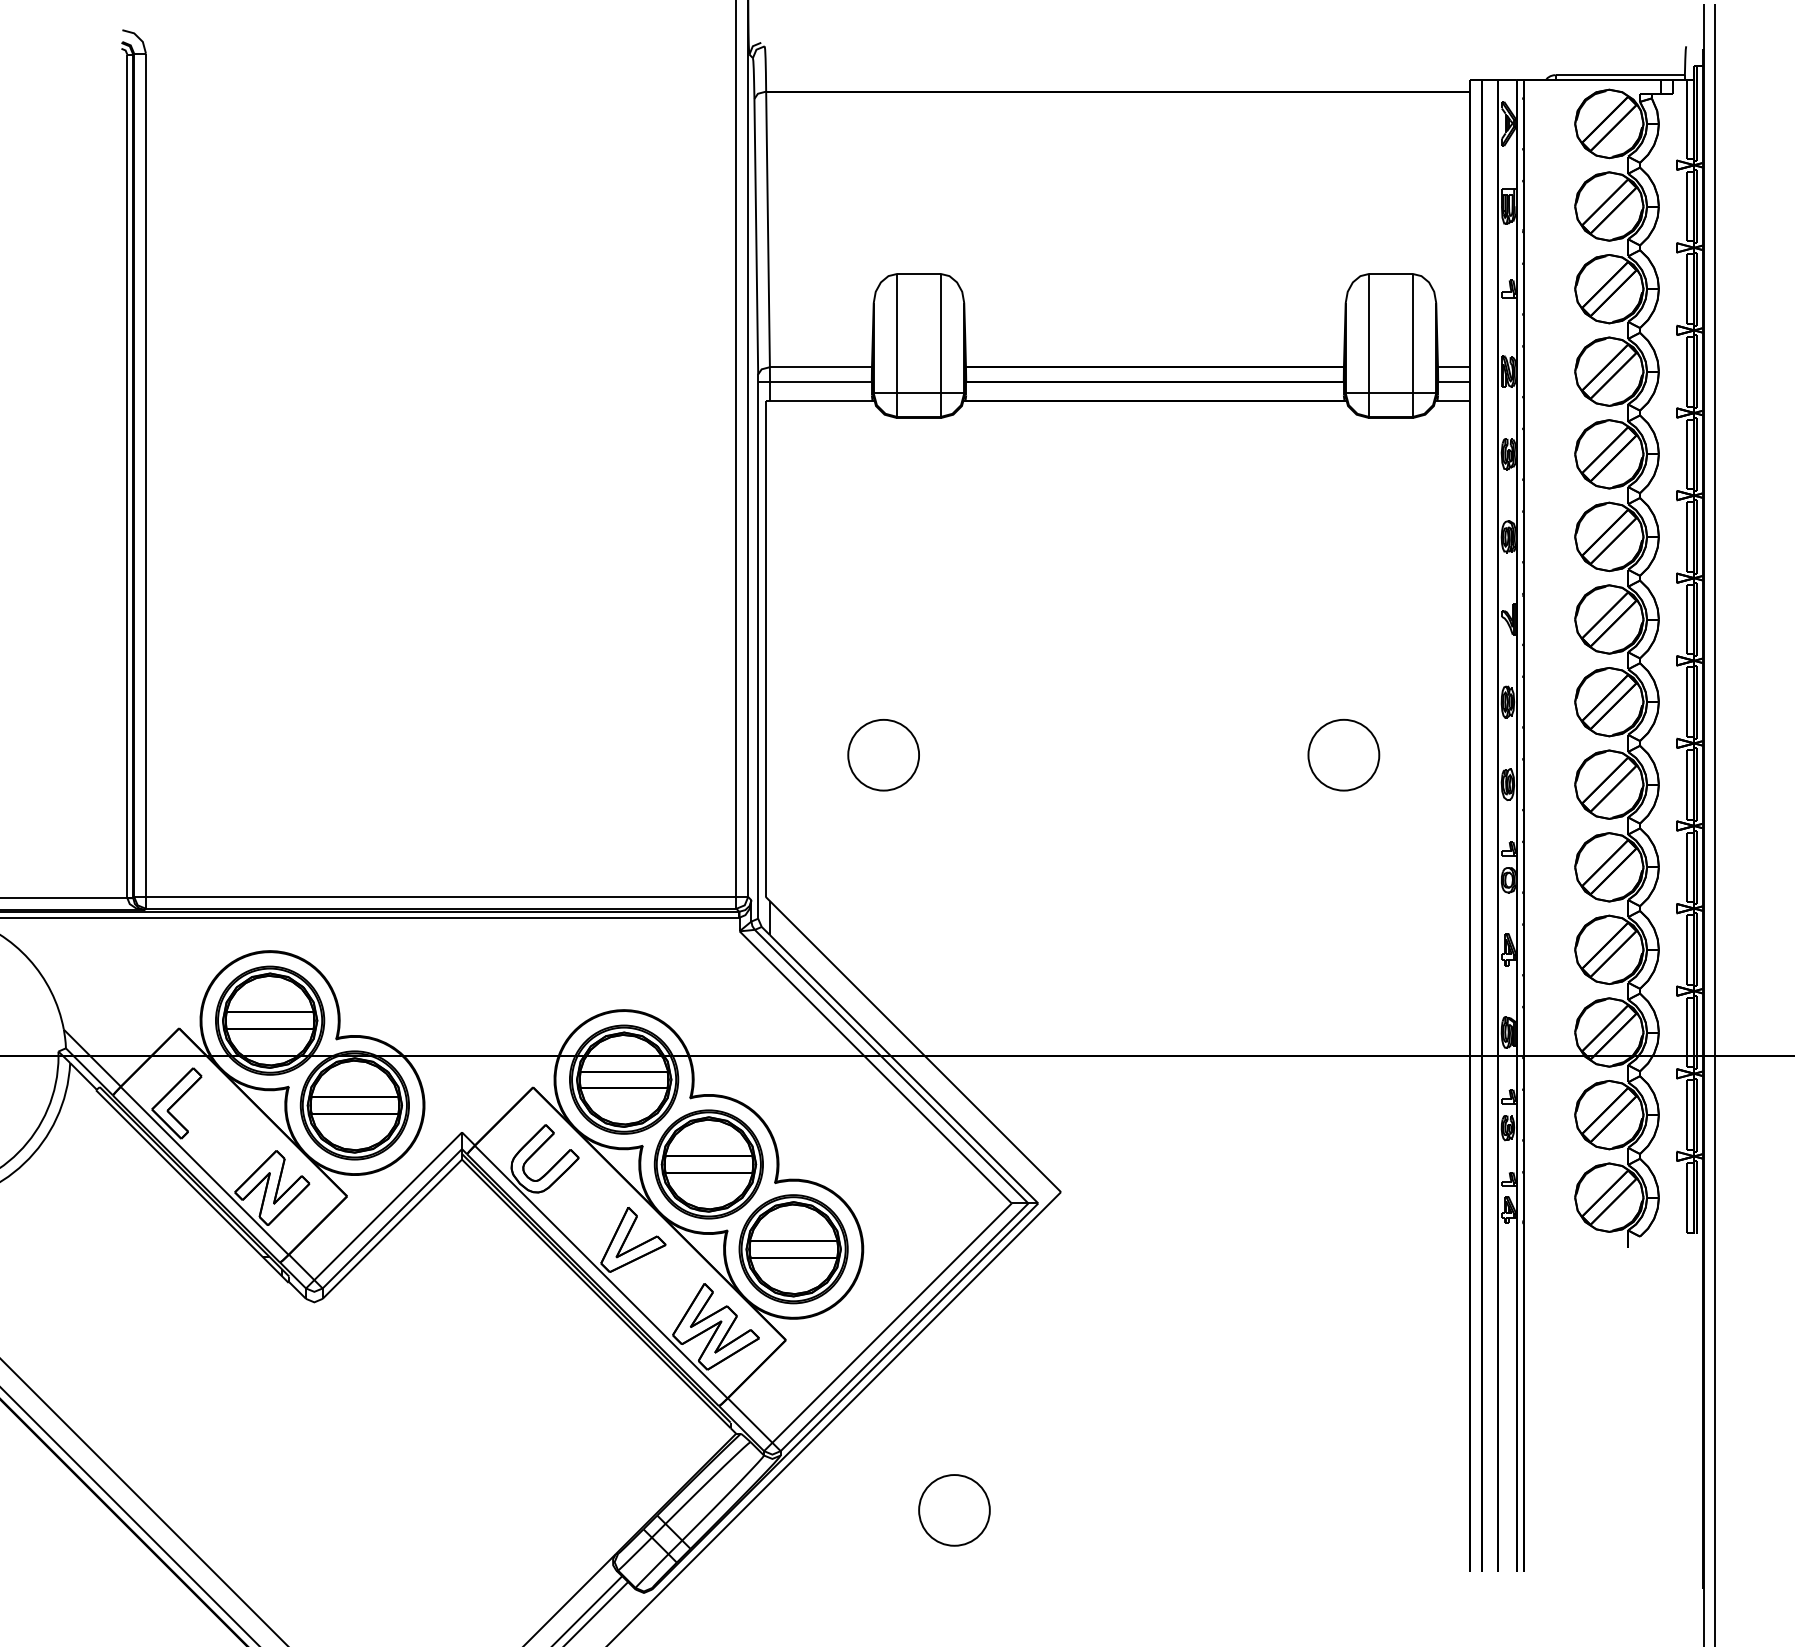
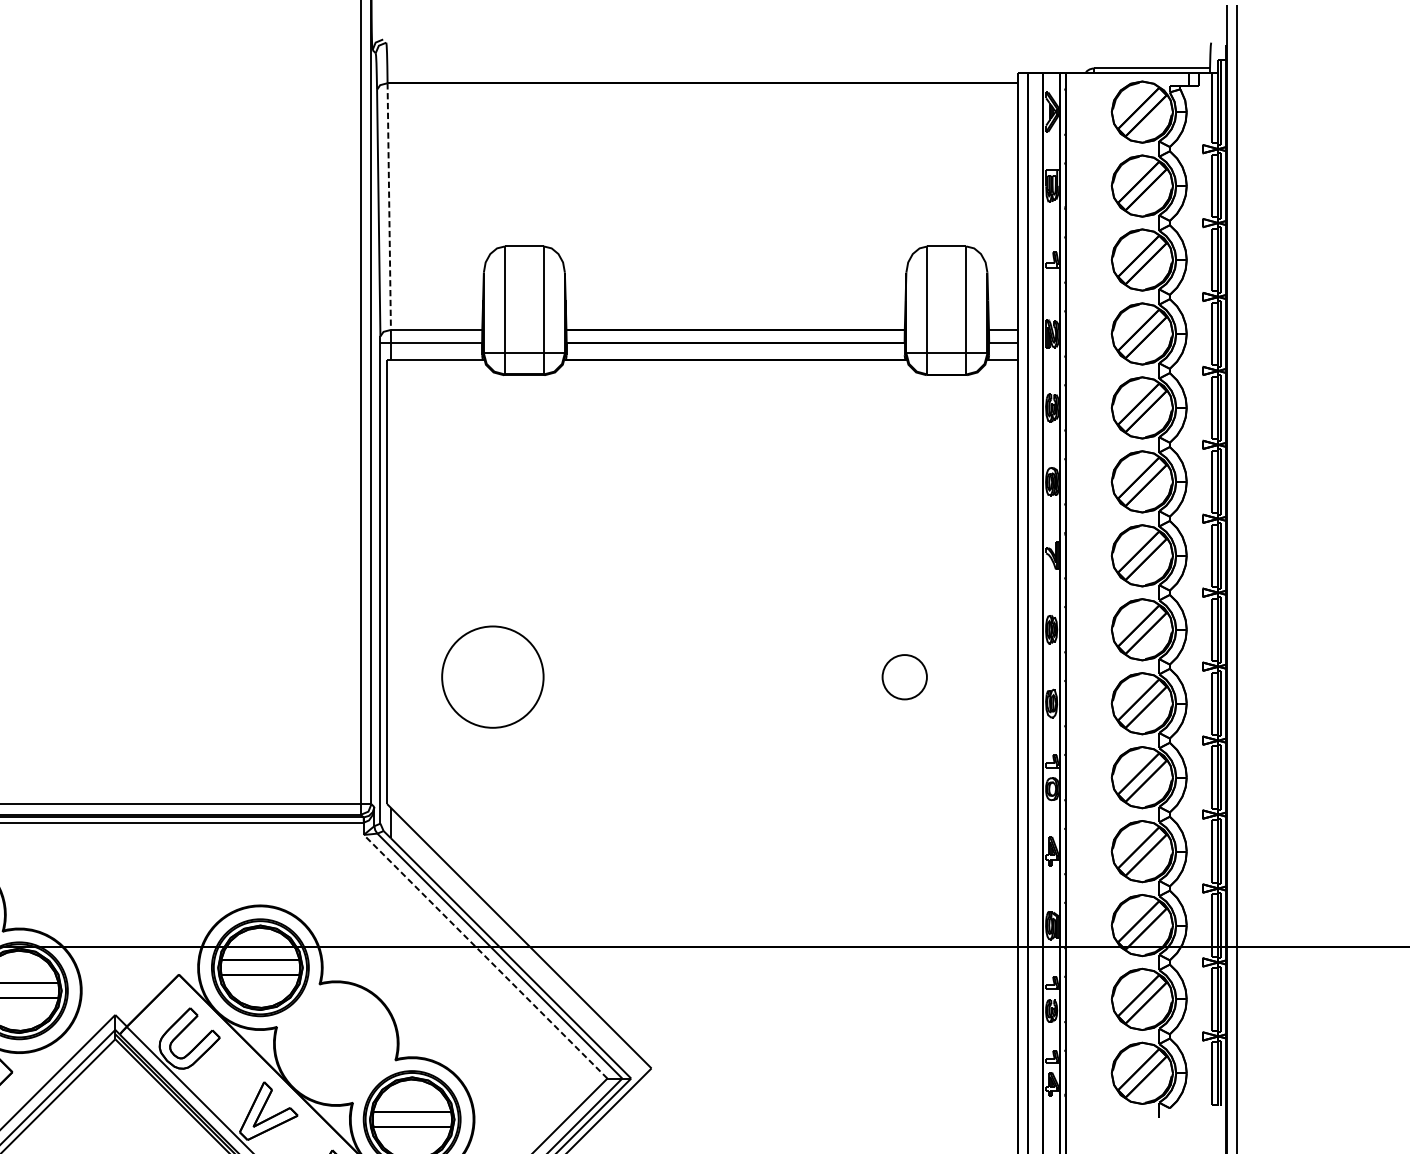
line: (768, 229) -> (389, 206), solid -> dashed
part: (1343, 754) -> (904, 676), size x0.7
part: (883, 755) -> (492, 677), size x1.6
line: (875, 1067) -> (485, 956), solid -> dashed
part: (708, 1164) -> (335, 1043), removed

